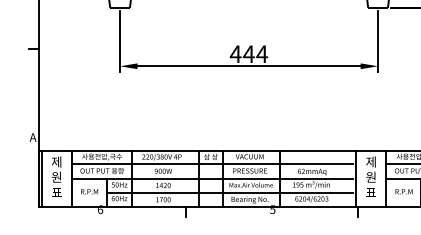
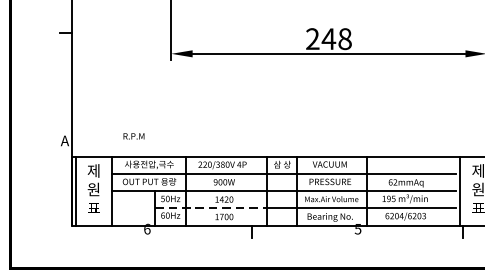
text: (248, 54) -> (328, 39), 444 -> 248
text: (89, 191) -> (133, 136), moved
line: (152, 192) -> (210, 208), solid -> dashed

